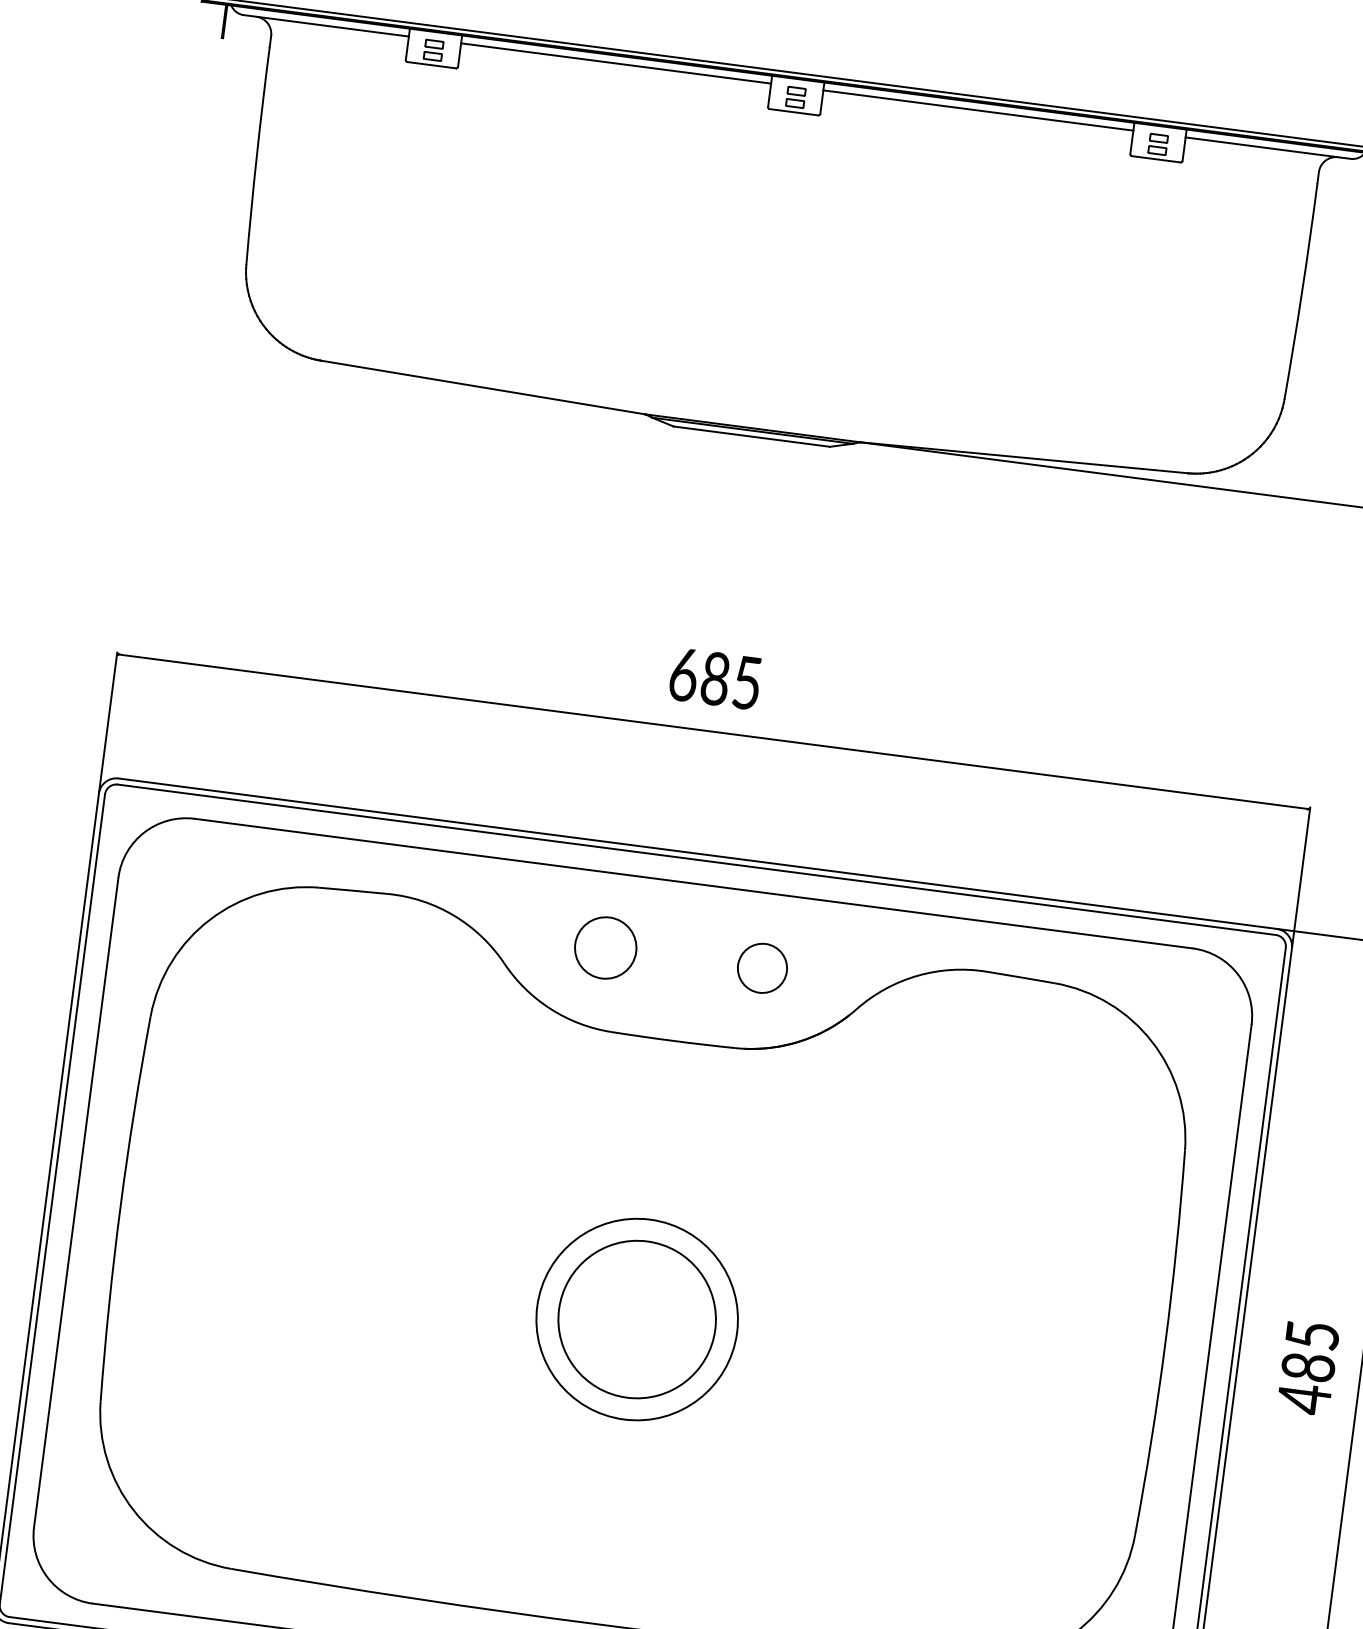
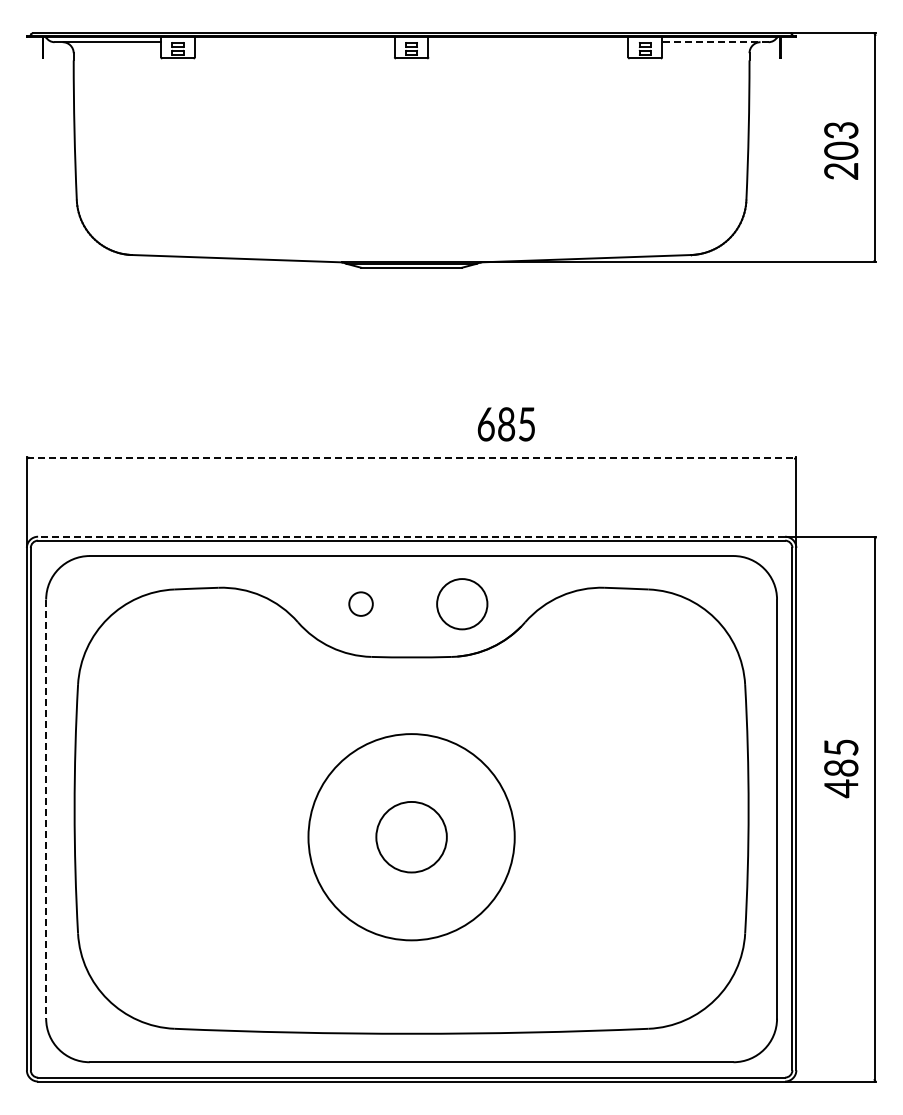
line: (615, 63) -> (294, 42), removed
line: (978, 110) -> (528, 42), removed
line: (1266, 148) -> (714, 42), solid -> dashed
text: (713, 678) -> (505, 424), moved
line: (713, 732) -> (411, 458), solid -> dashed
line: (697, 853) -> (411, 536), solid -> dashed
circle: (604, 946) -> (360, 603), size x0.6
circle: (761, 967) -> (461, 603), size x1.6
line: (76, 1203) -> (46, 809), solid -> dashed
circle: (637, 1318) -> (411, 836), size x0.7
circle: (637, 1318) -> (411, 836), size x1.6
text: (1308, 1367) -> (841, 768), moved

